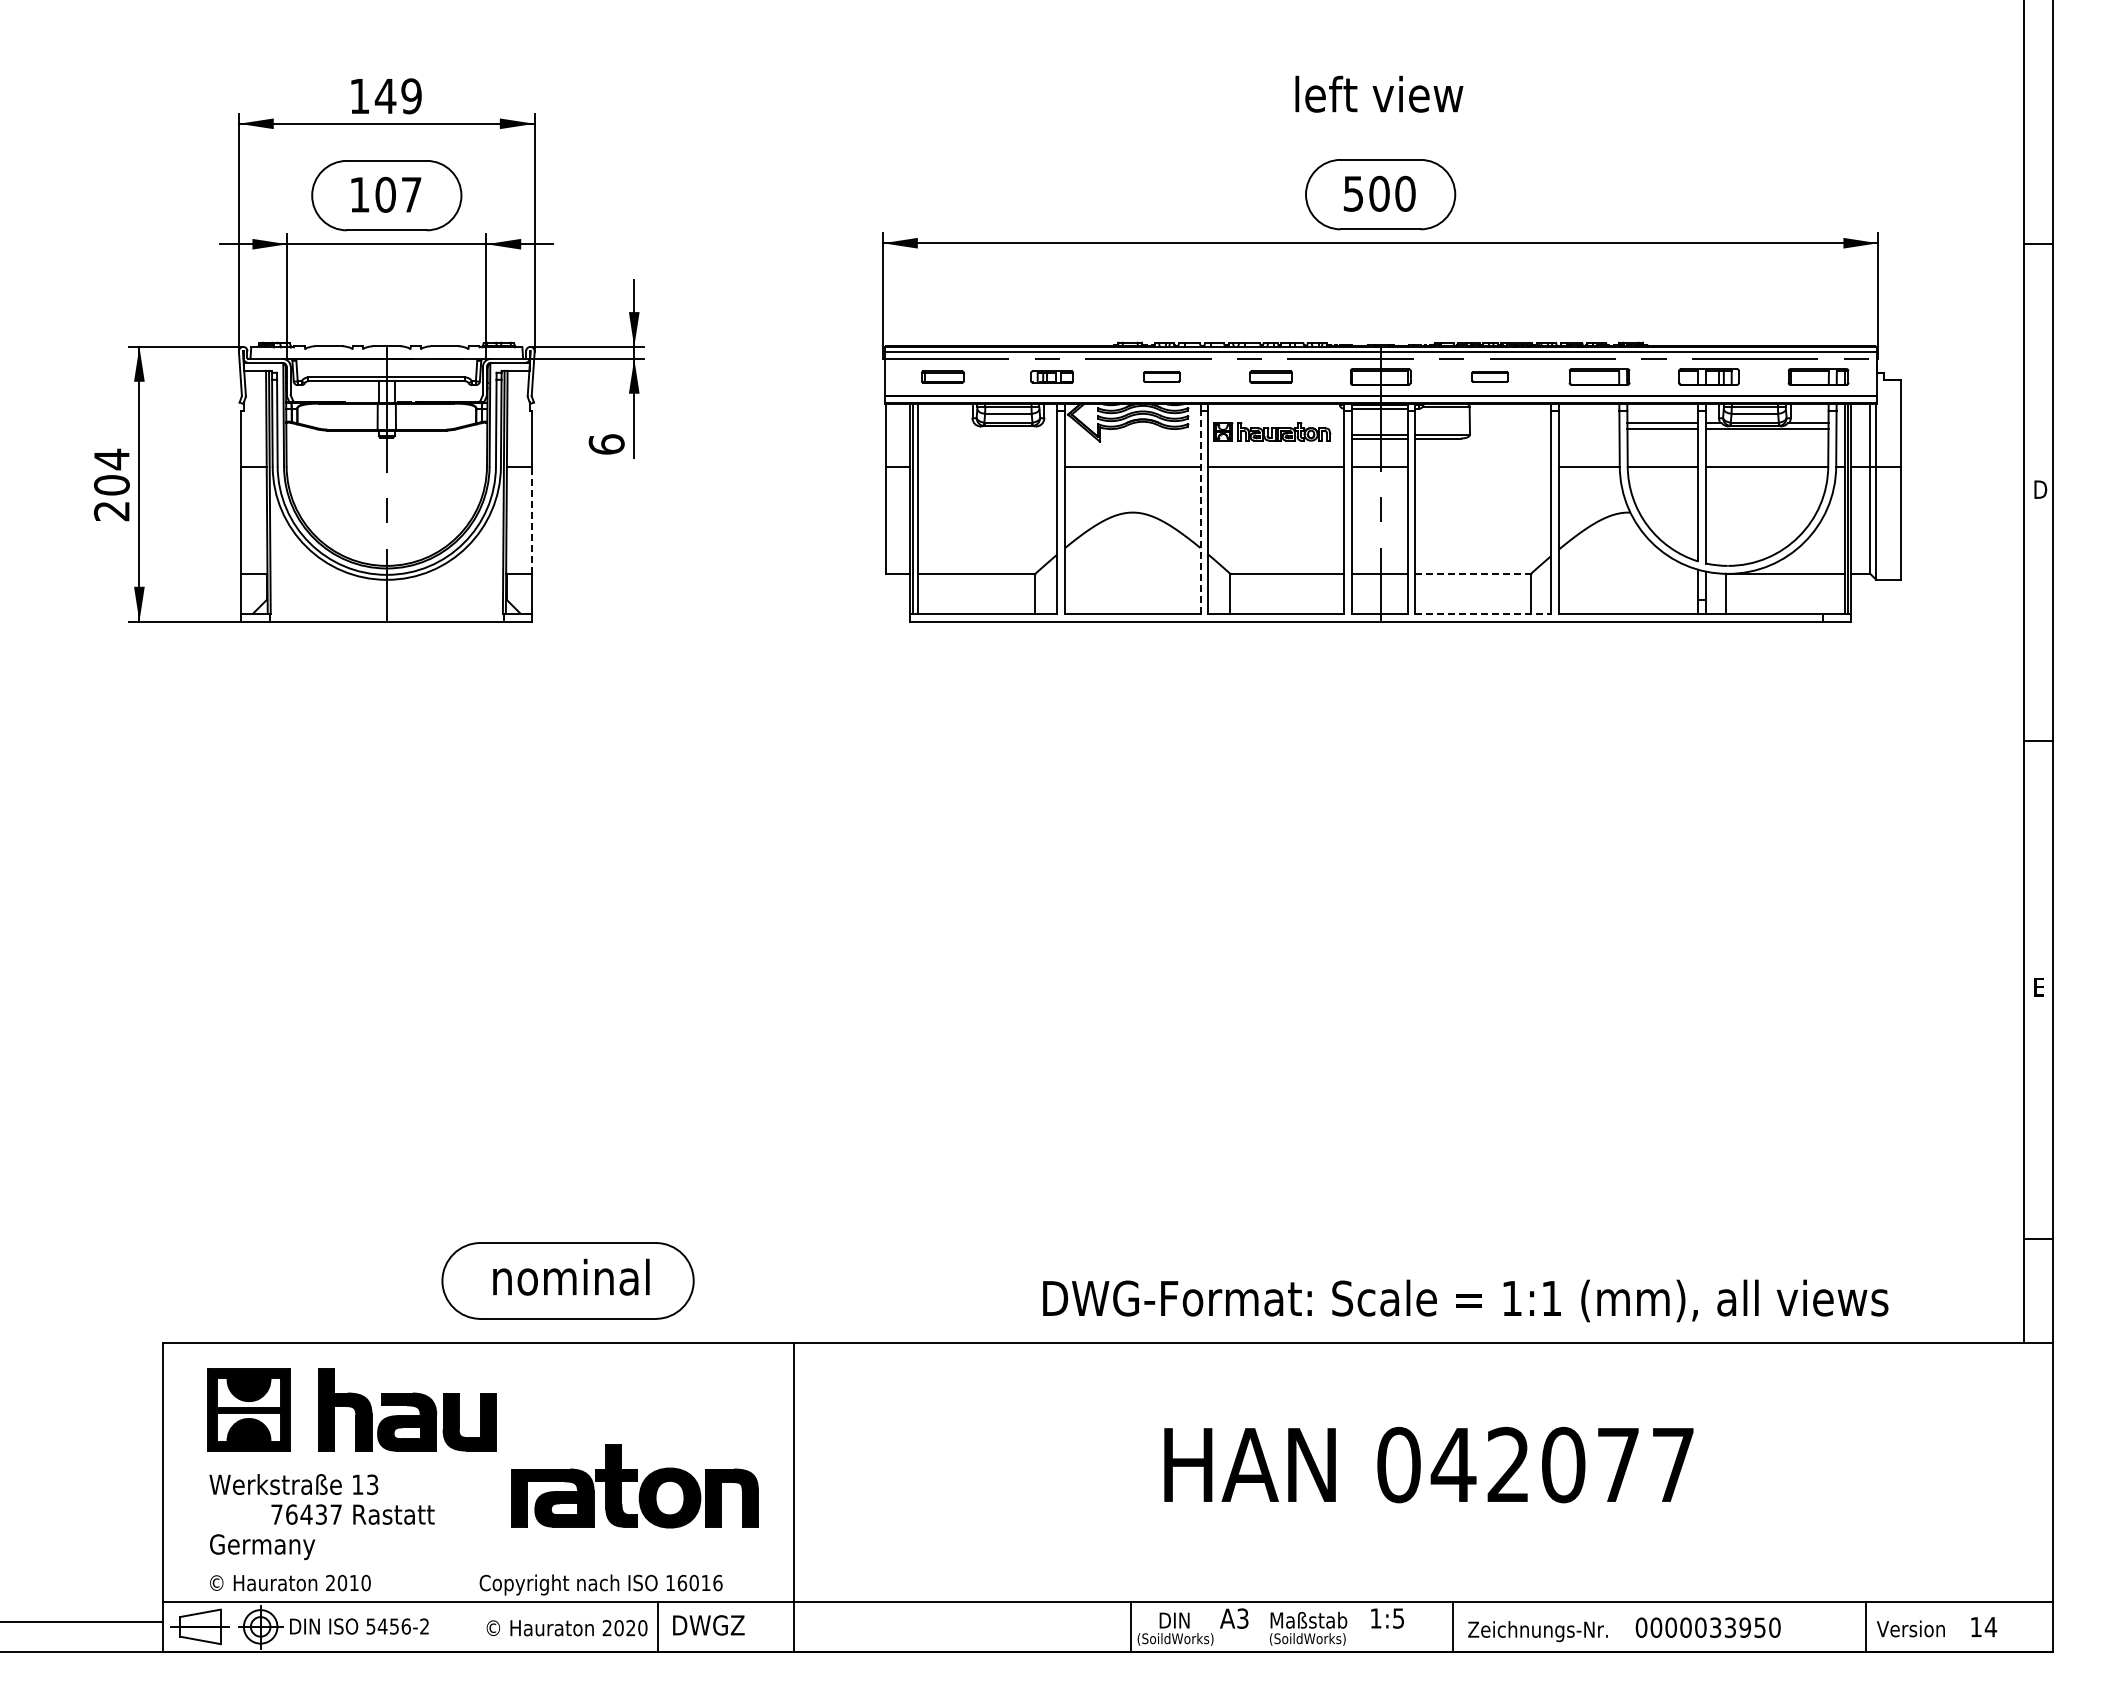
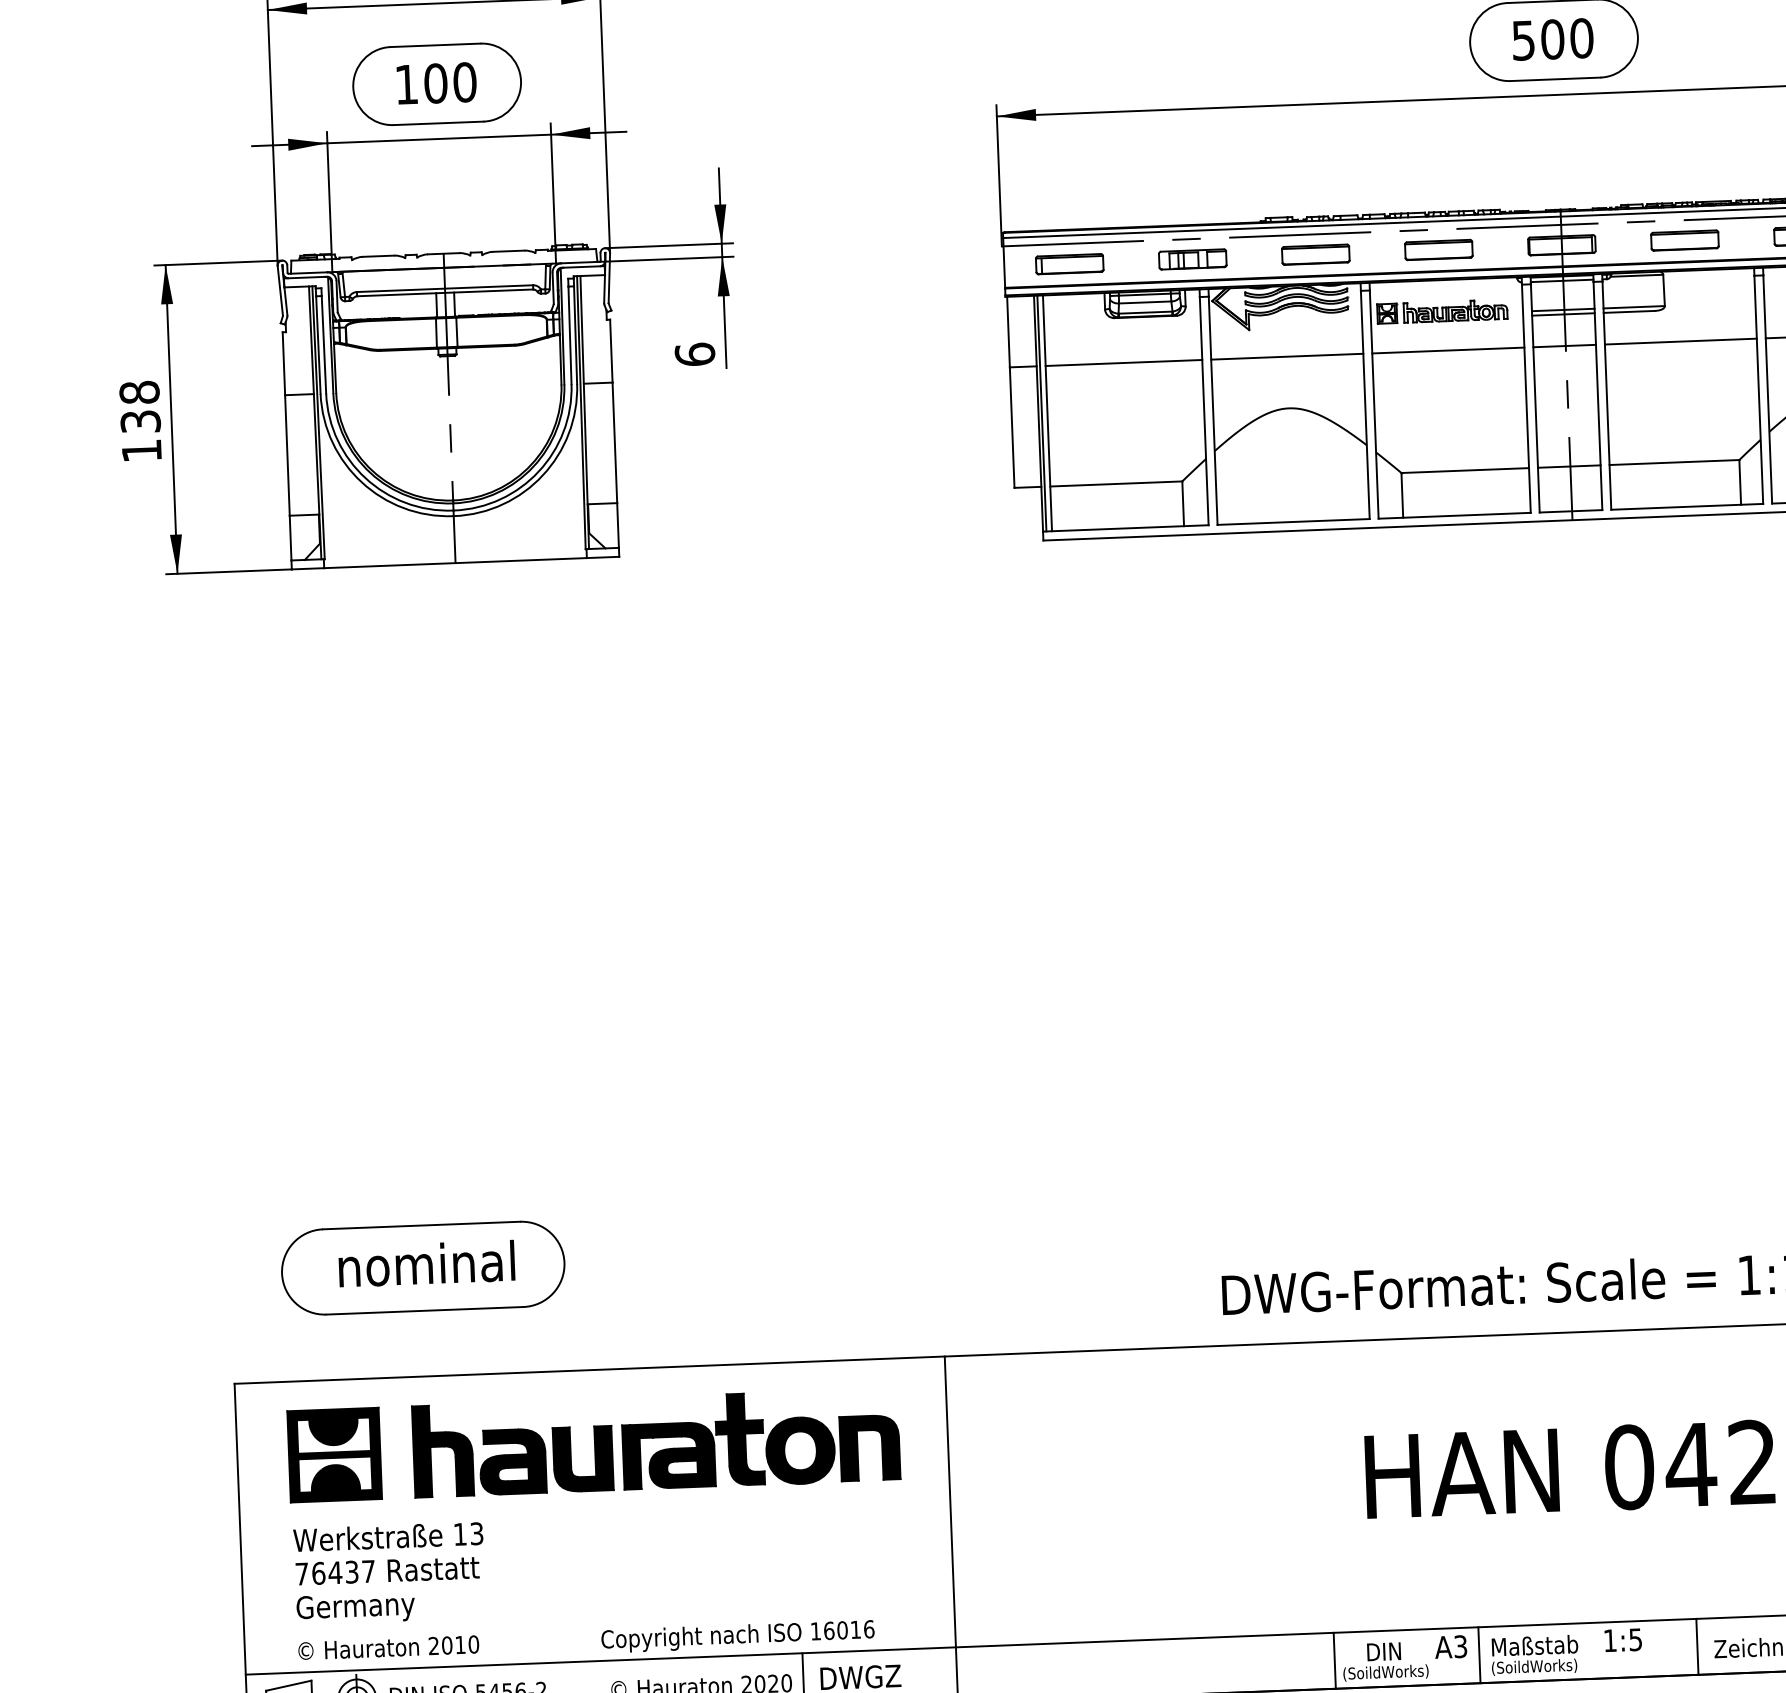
text: (411, 194) -> (464, 82), 107 -> 100
part: (942, 376) -> (1069, 263), size x1.43
part: (1051, 376) -> (1191, 258), size x1.43
part: (1161, 376) -> (1315, 254), size x1.67
part: (1270, 376) -> (1438, 249), size x1.43
part: (1489, 376) -> (1684, 240), size x1.67
line: (987, 466) -> (1123, 362), added
line: (1482, 466) -> (1680, 341), added
text: (111, 484) -> (140, 420), 204 -> 138
line: (1200, 512) -> (1365, 405), dashed -> solid
line: (532, 520) -> (614, 443), dashed -> solid
line: (1473, 573) -> (1674, 462), dashed -> solid
line: (1483, 613) -> (1687, 506), dashed -> solid
part: (567, 1280) -> (422, 1267), moved
part: (634, 1486) -> (760, 1439), moved
text: (352, 1514) -> (386, 1570), moved
line: (1259, 1626) -> (1479, 1654), added

